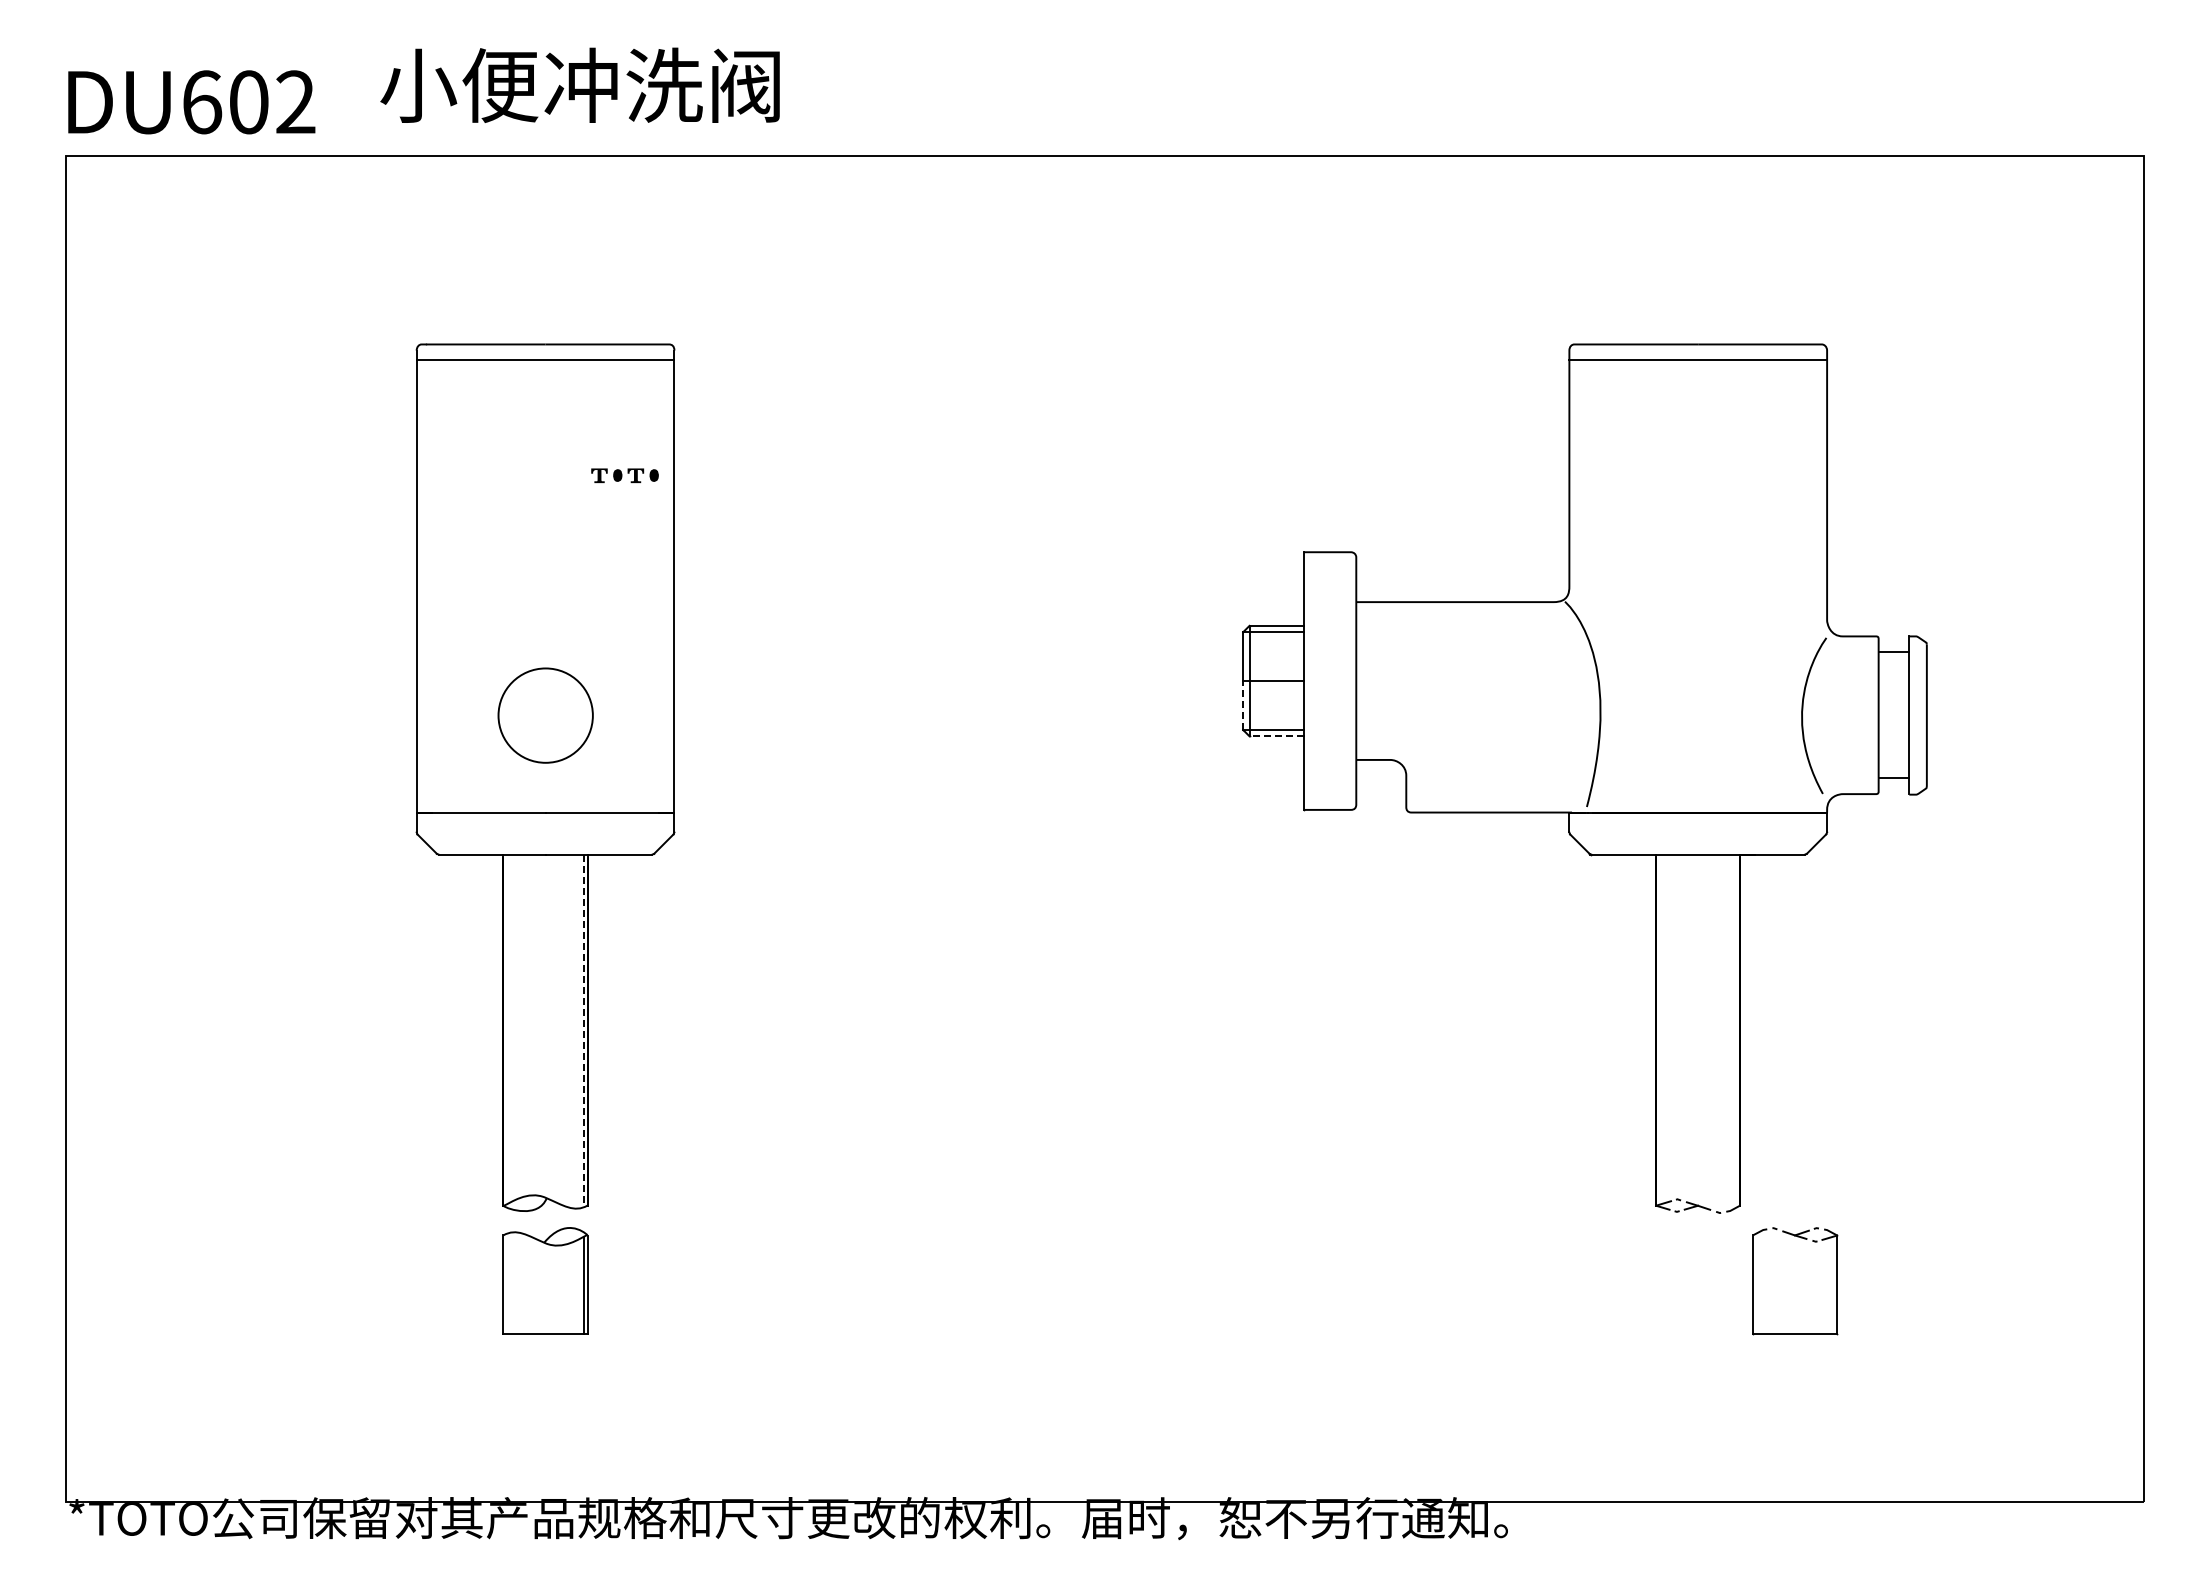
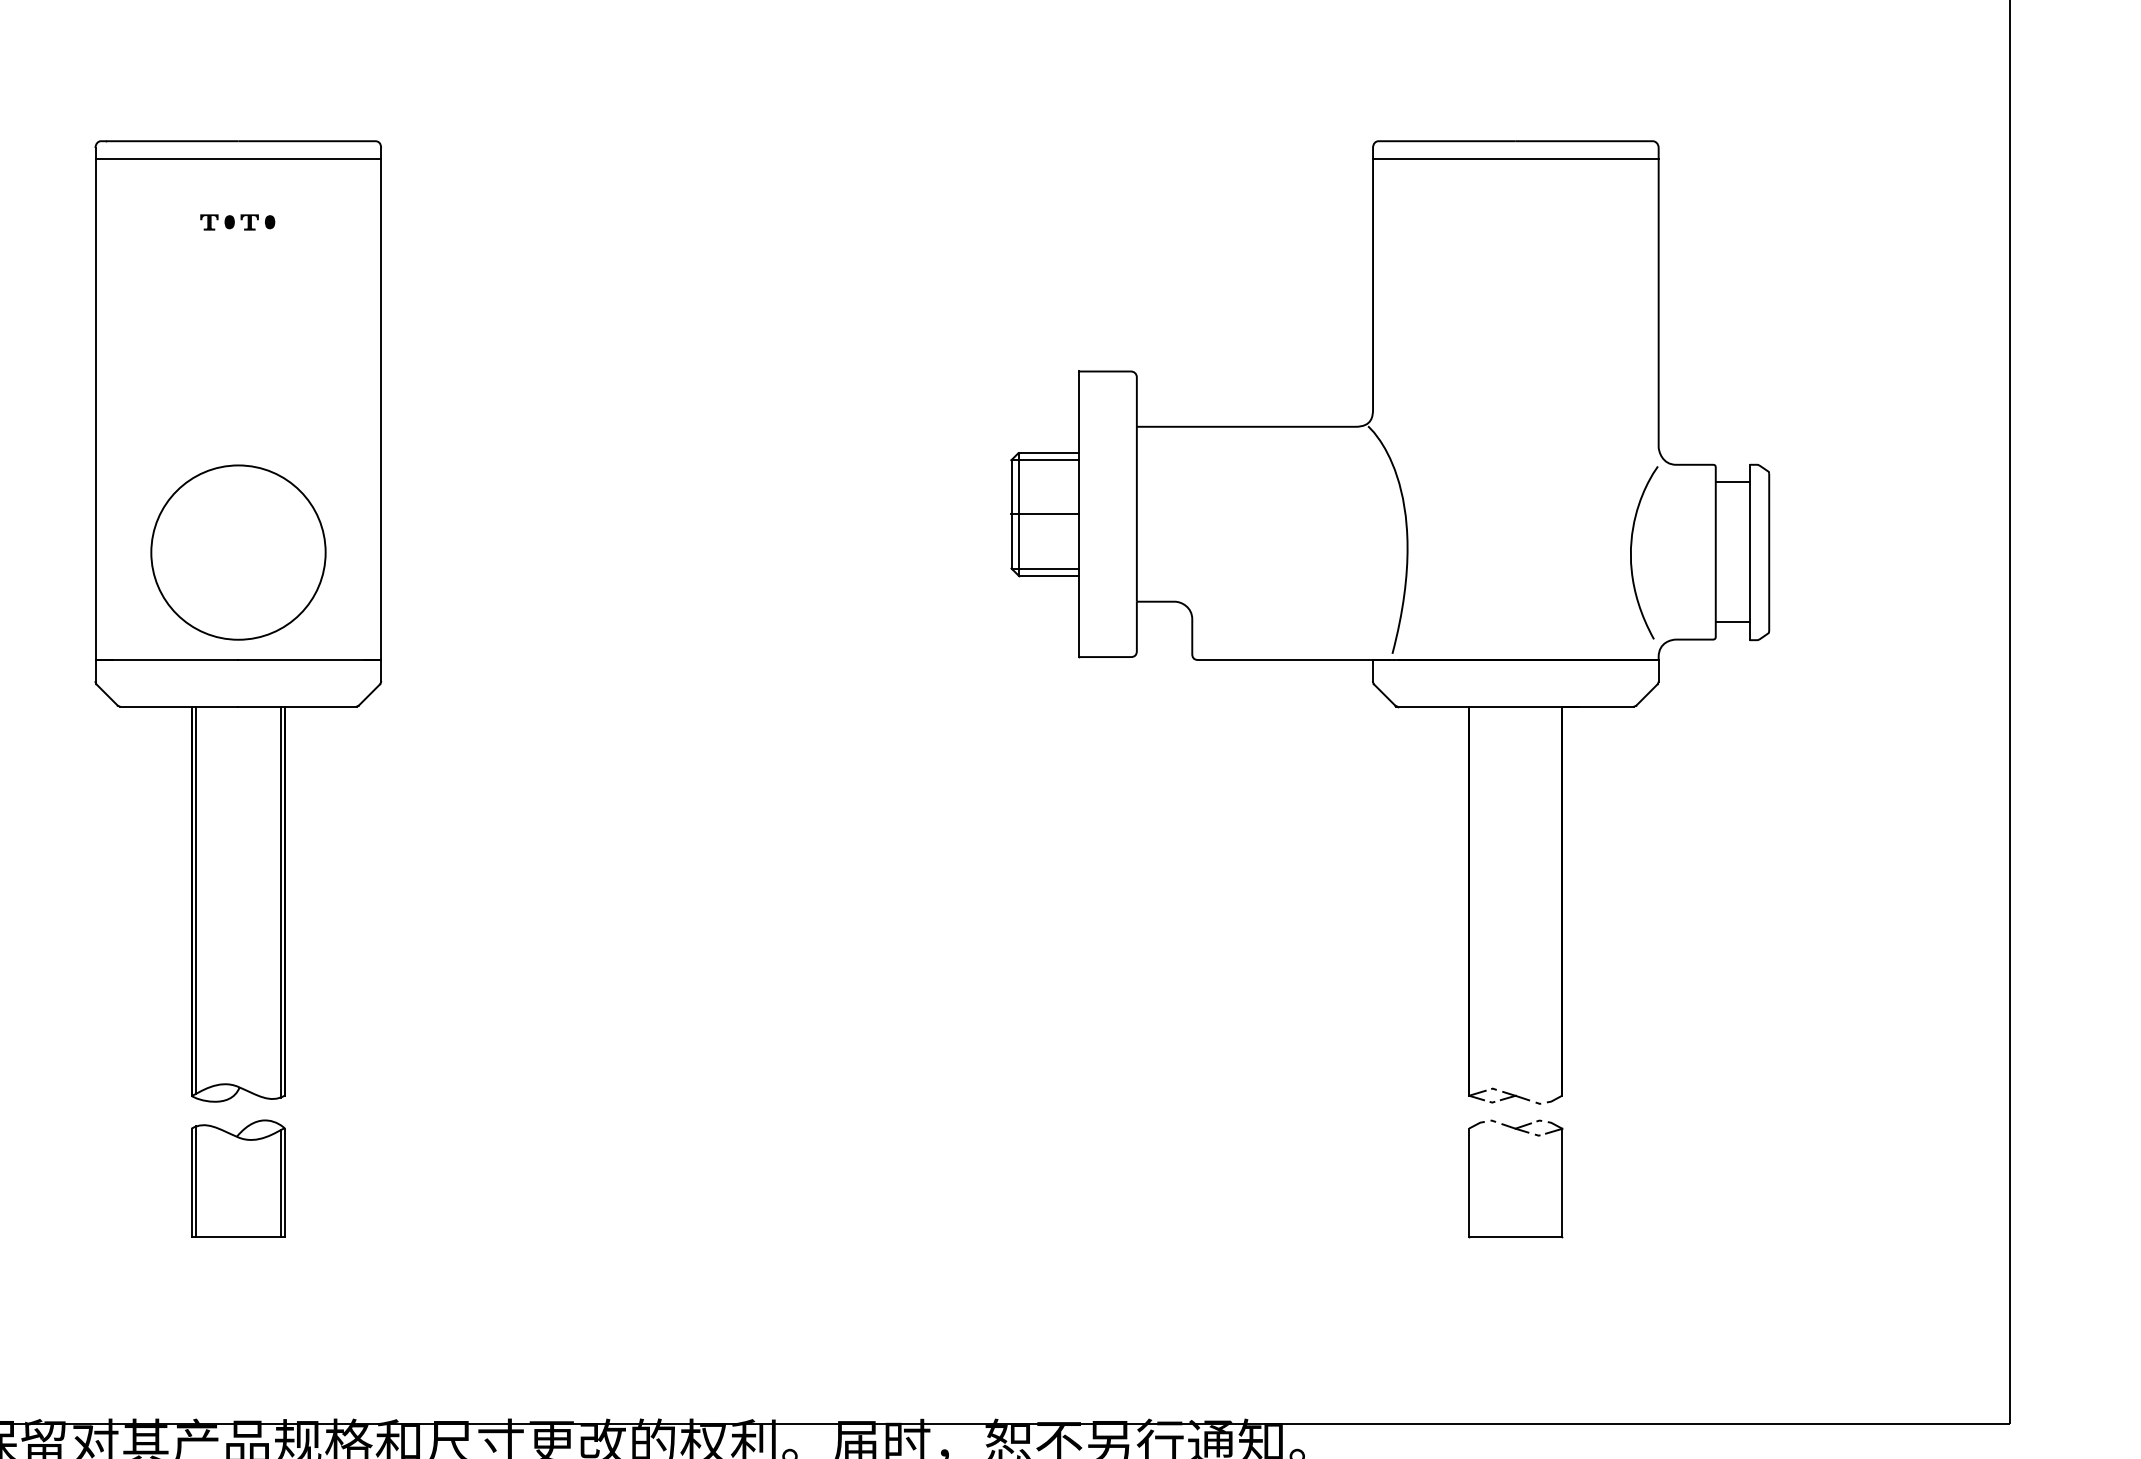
part: (624, 475) -> (237, 222), moved
line: (1243, 705) -> (1011, 541), dashed -> solid
circle: (545, 715) -> (238, 552), size x1.67
line: (1276, 736) -> (1048, 575), dashed -> solid
line: (507, 1029) -> (196, 900), added
line: (583, 1031) -> (280, 902), dashed -> solid
part: (1836, 1281) -> (1561, 1179), moved
line: (507, 1283) -> (196, 1181), added

